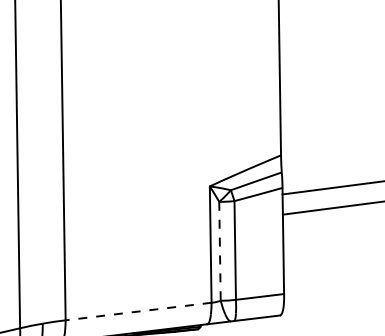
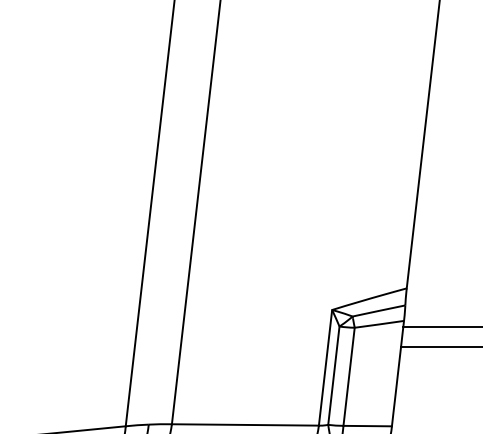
line: (219, 252) -> (333, 376), dashed -> solid
line: (137, 311) -> (244, 424), dashed -> solid

